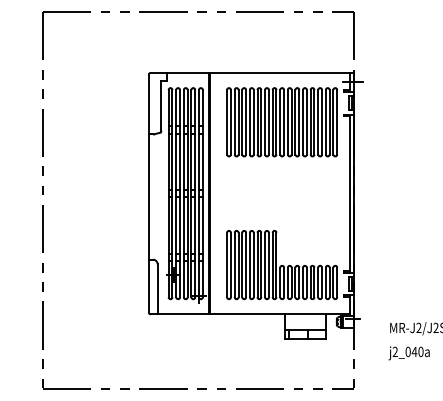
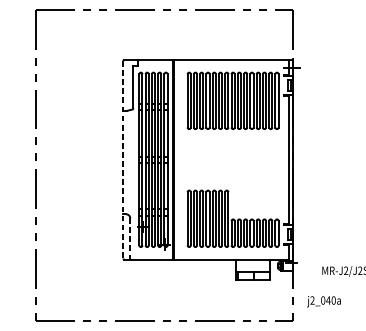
line: (149, 193) -> (123, 159), solid -> dashed
line: (157, 289) -> (130, 239), solid -> dashed
text: (408, 353) -> (323, 301), moved

